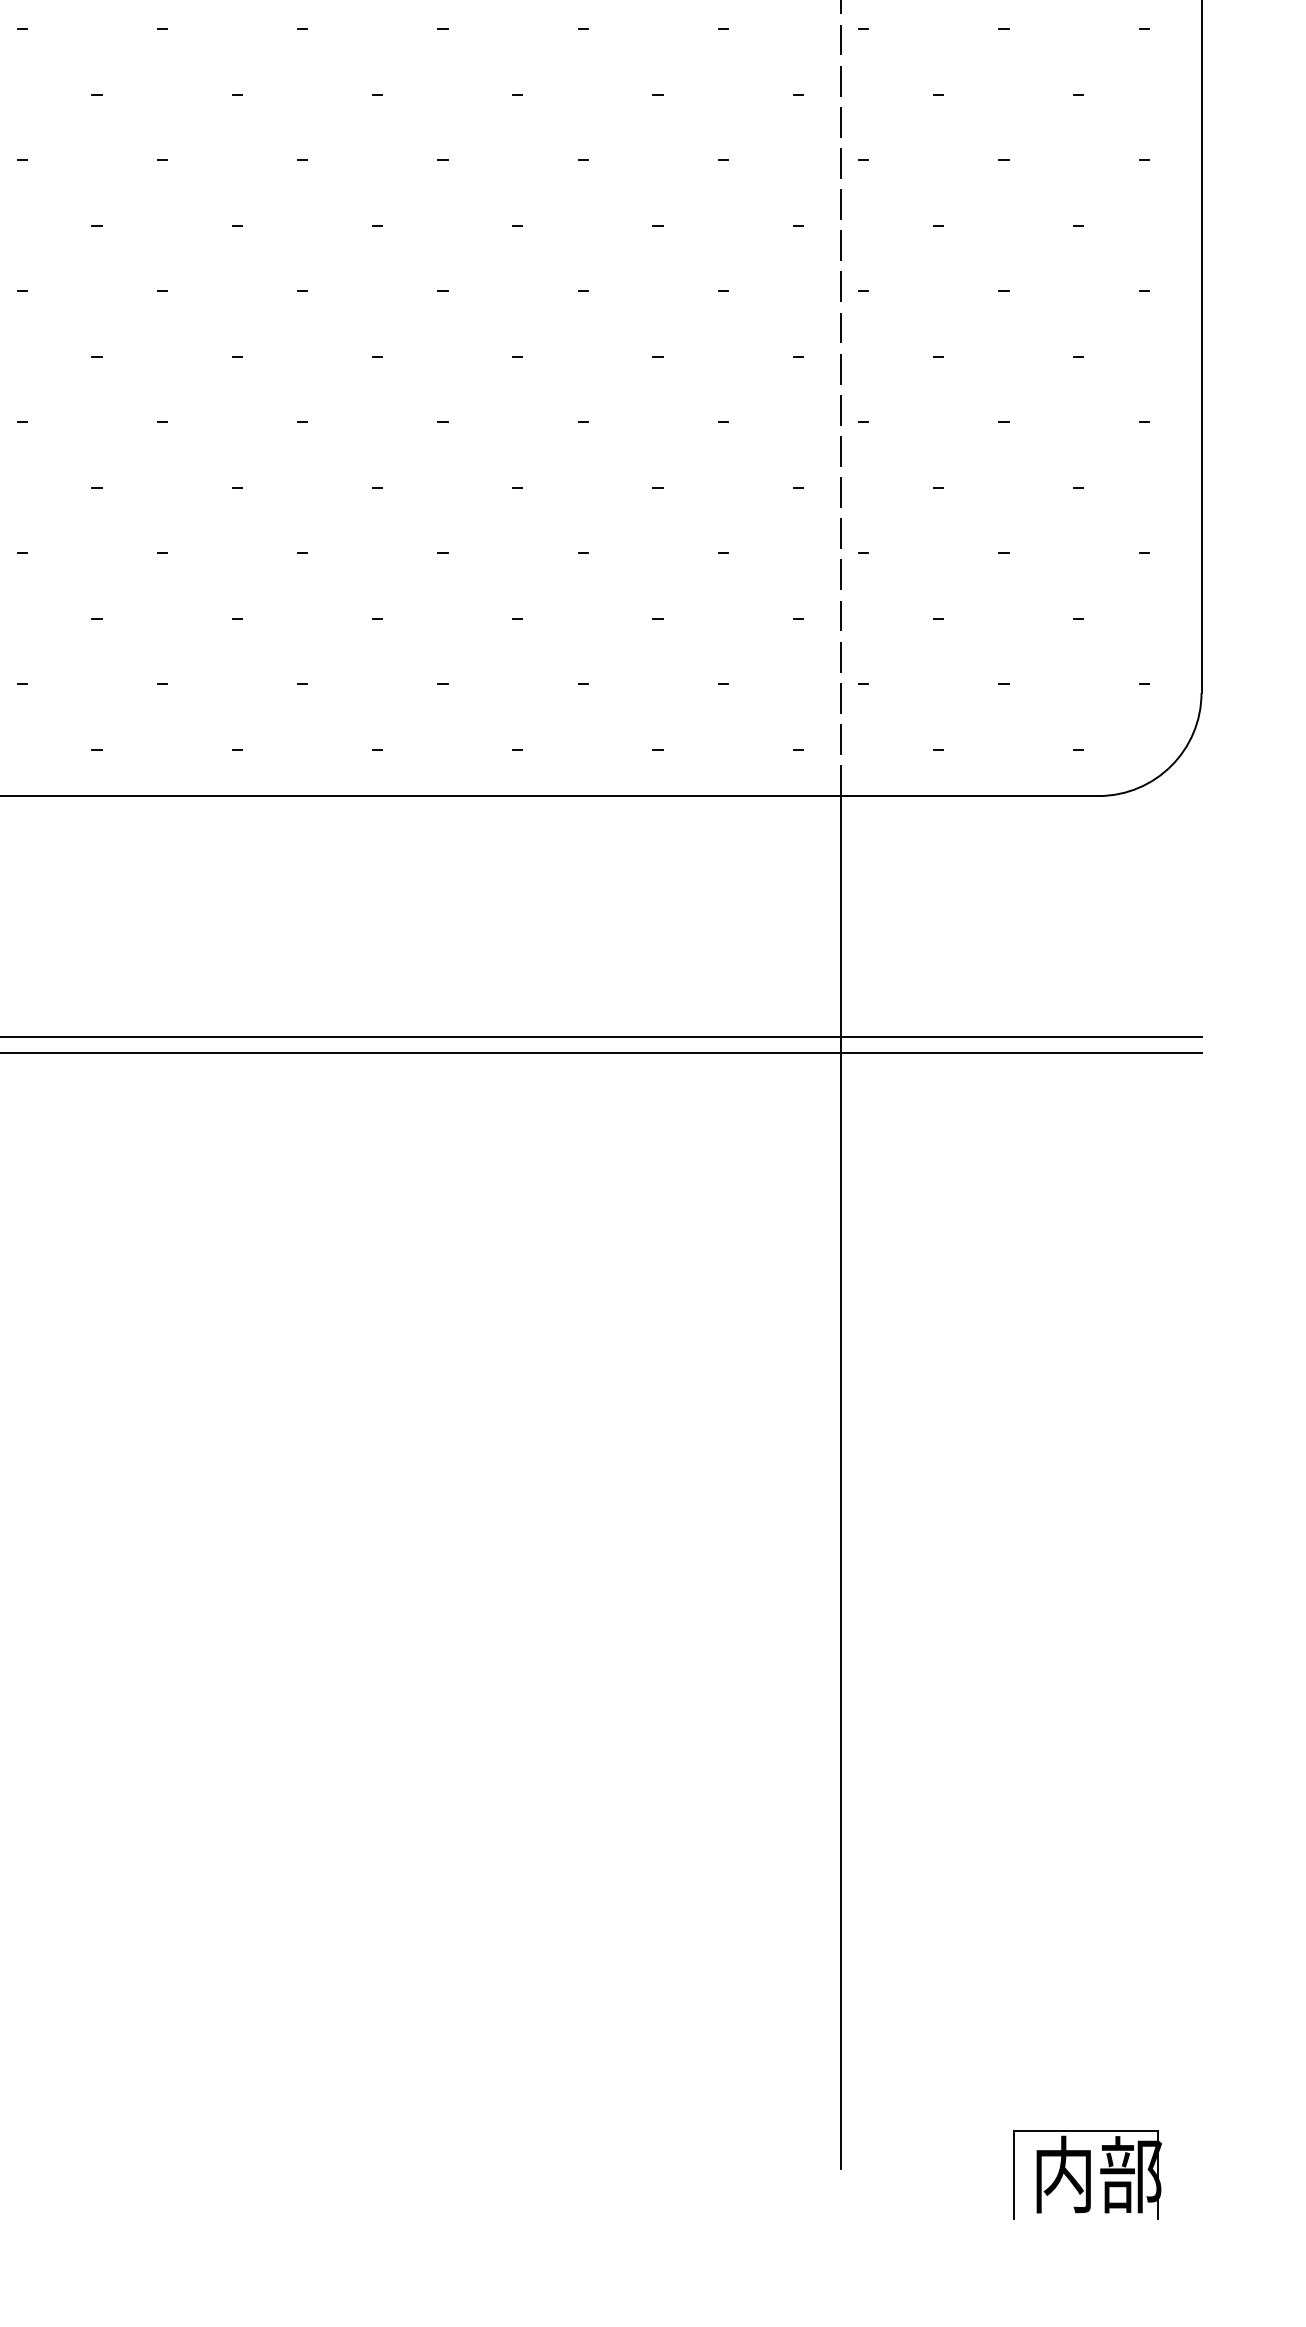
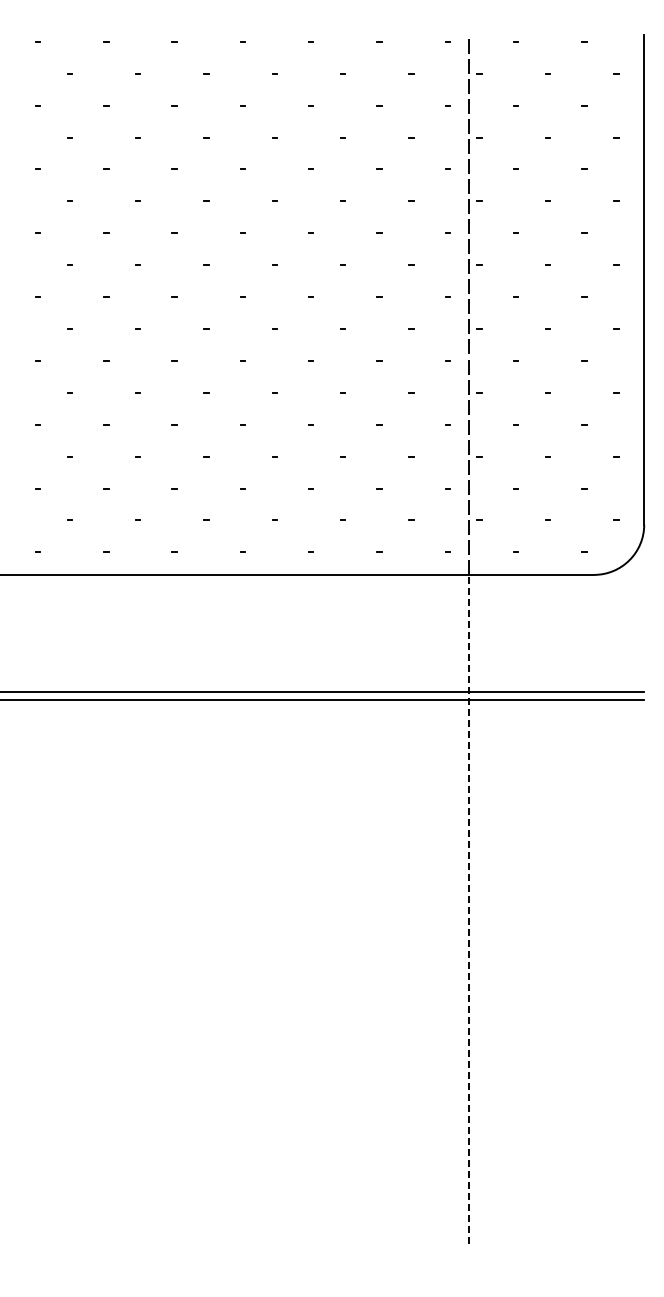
line: (840, 1481) -> (468, 908), solid -> dashed
part: (1087, 2175) -> (588, 1246), removed

